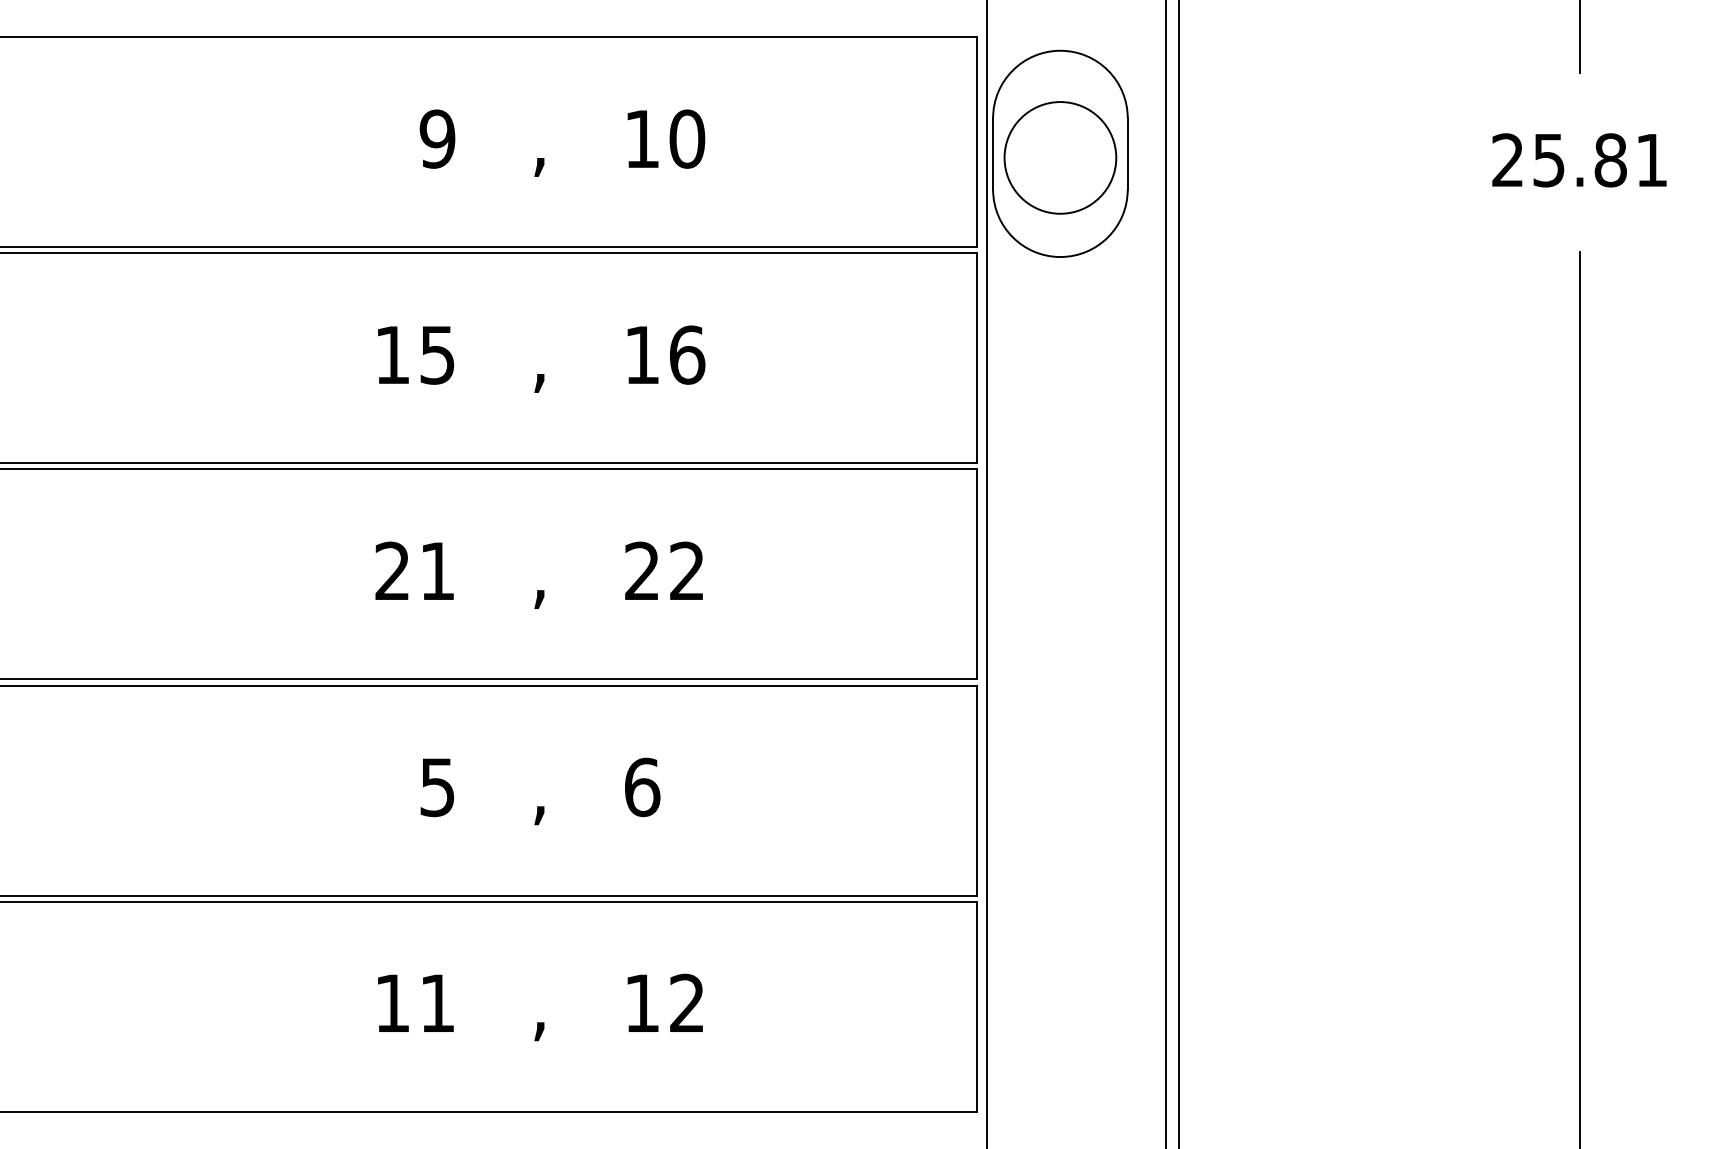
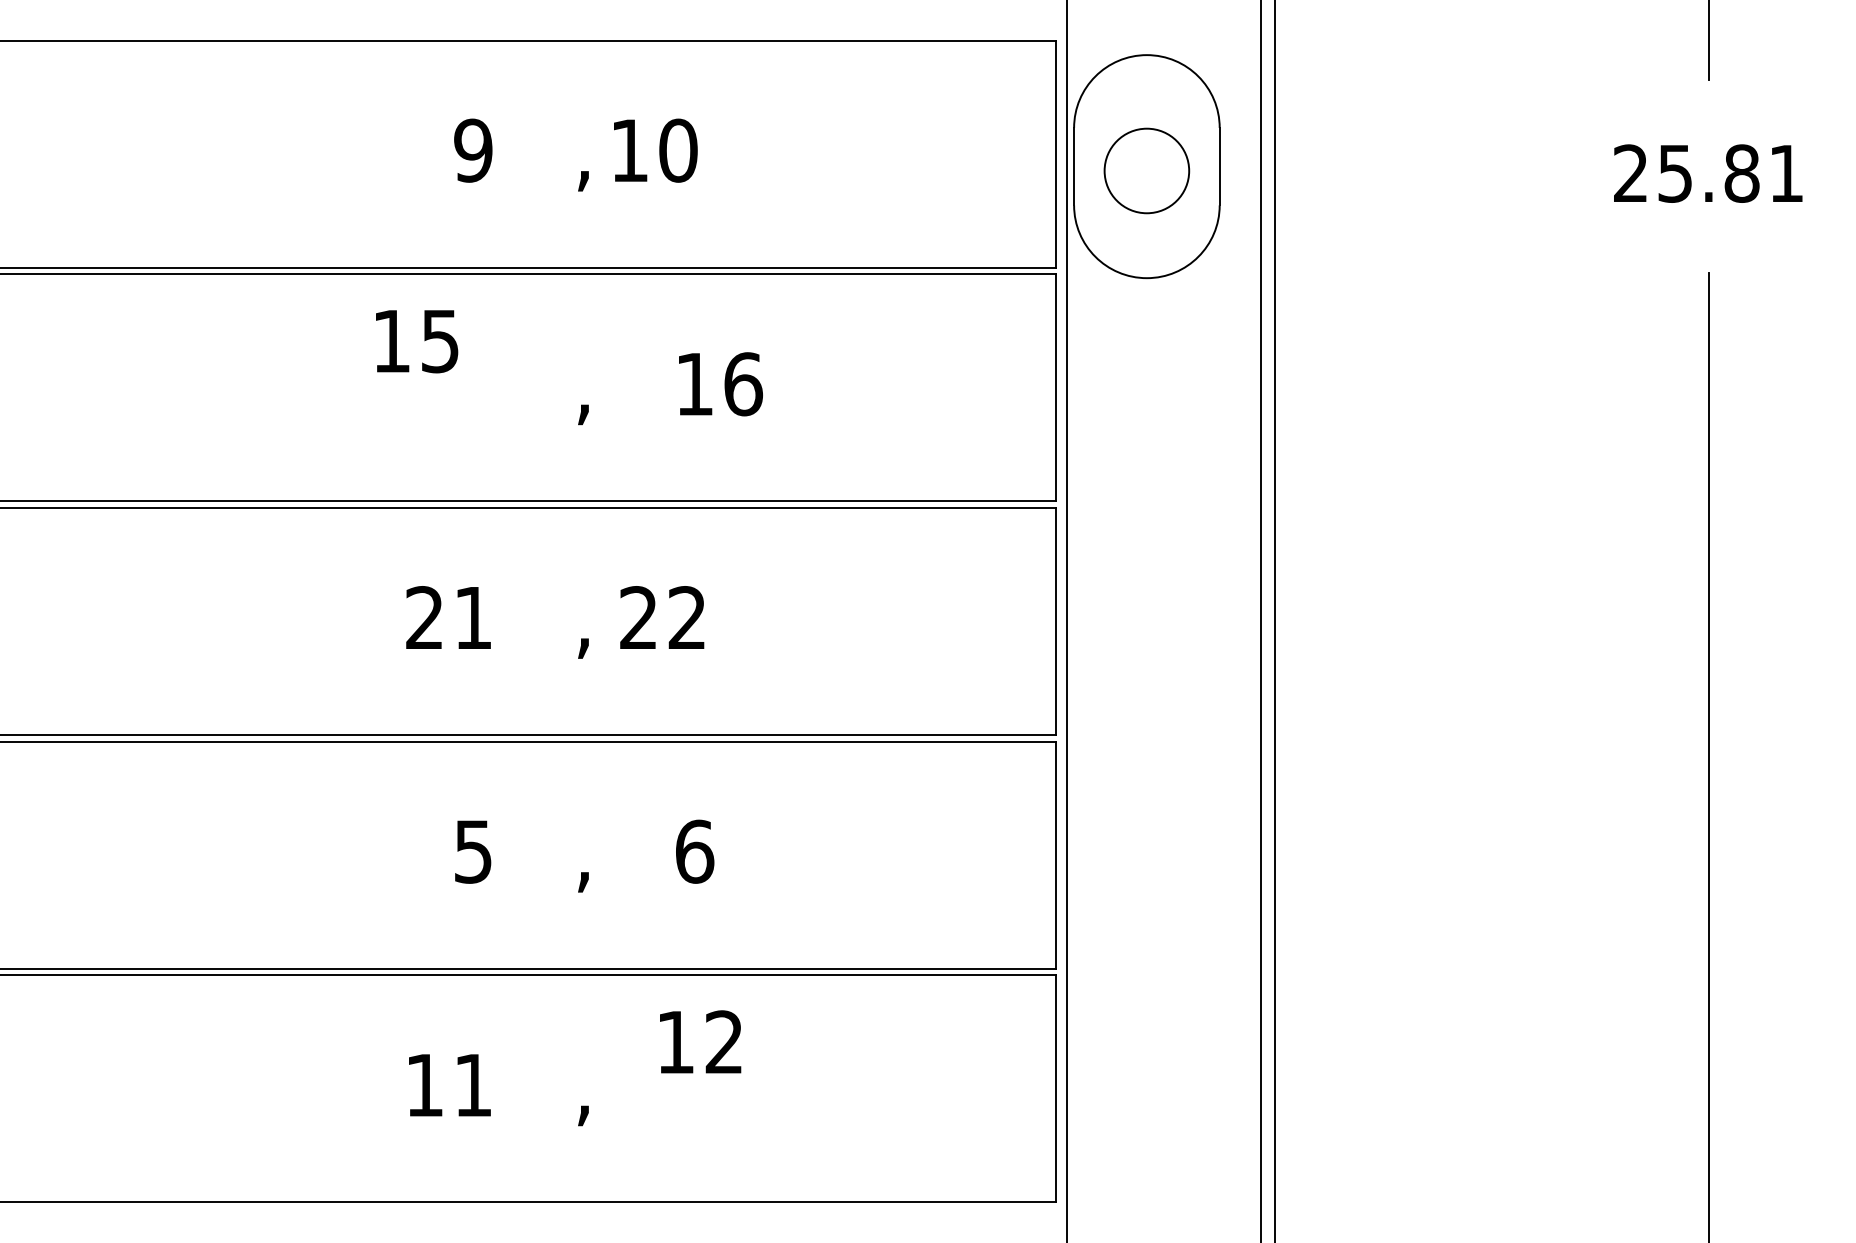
text: (666, 138) -> (655, 150), moved
circle: (1060, 157) -> (1146, 170), size x0.7
text: (416, 355) -> (417, 341), moved
text: (664, 570) -> (662, 617), moved
text: (665, 1002) -> (700, 1041), moved

